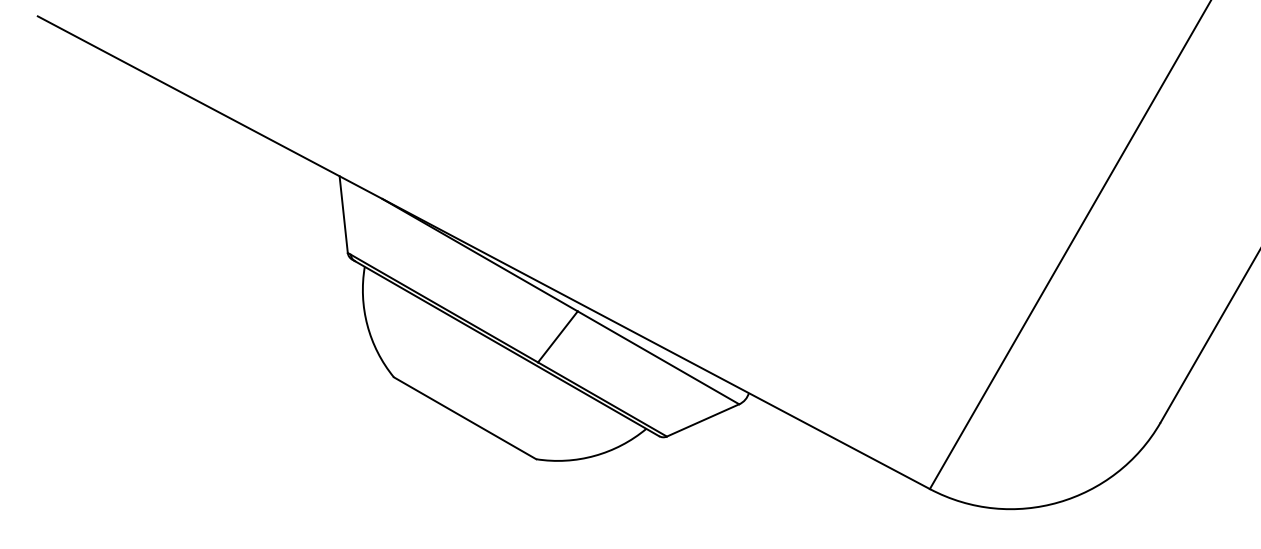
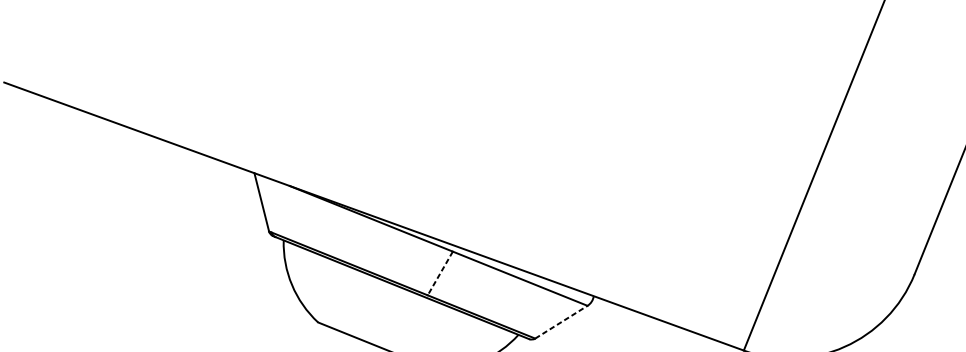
line: (557, 337) -> (440, 273), solid -> dashed
line: (703, 420) -> (561, 322), solid -> dashed

